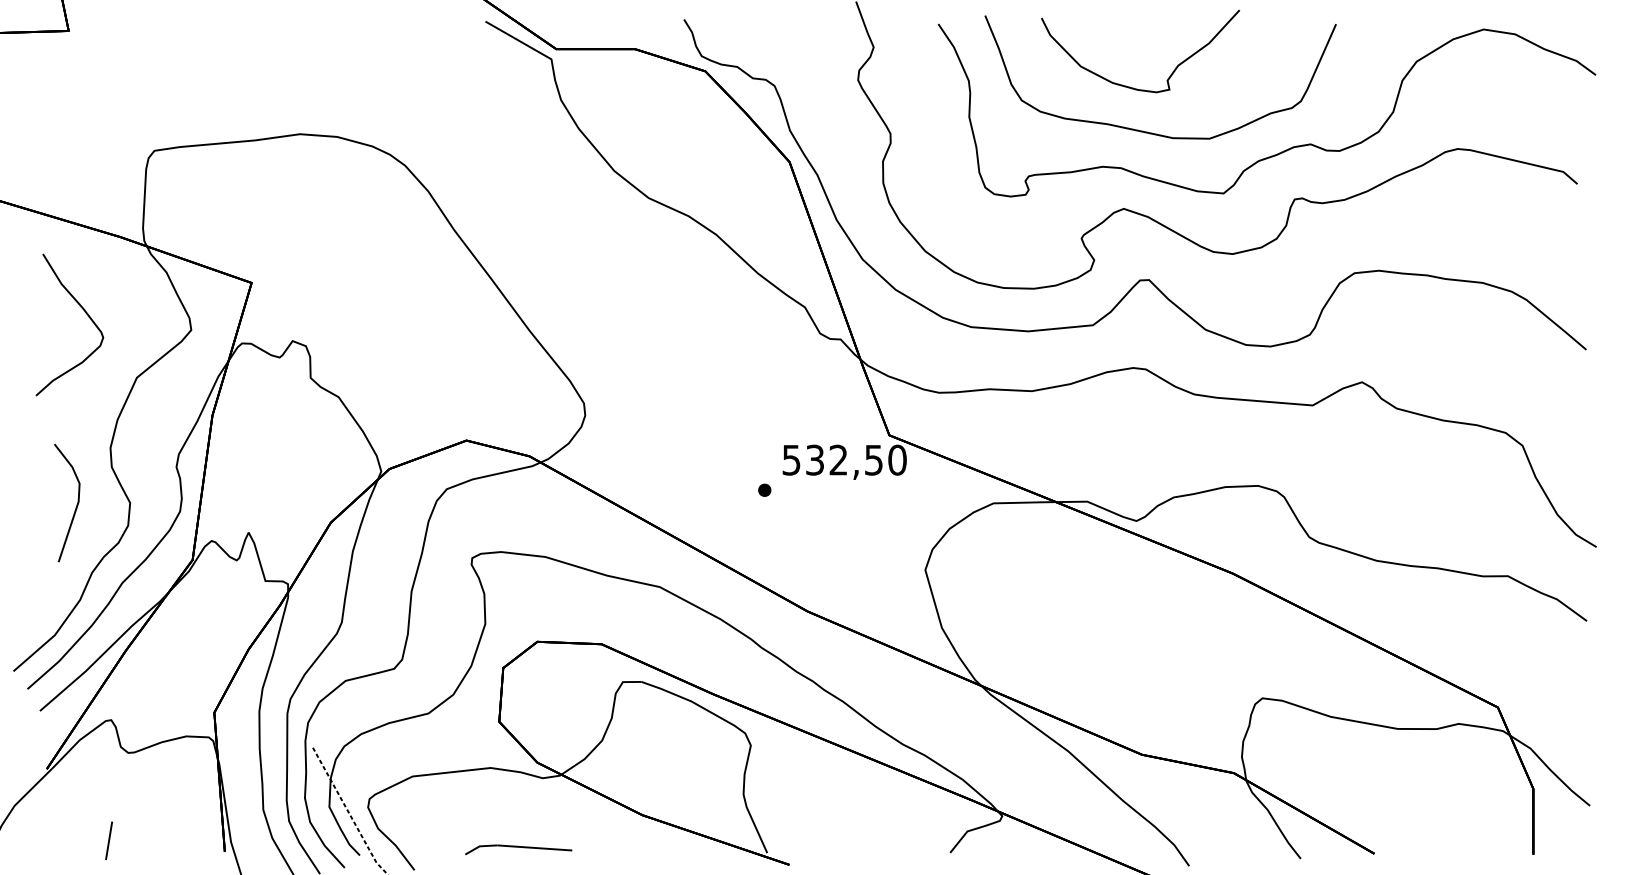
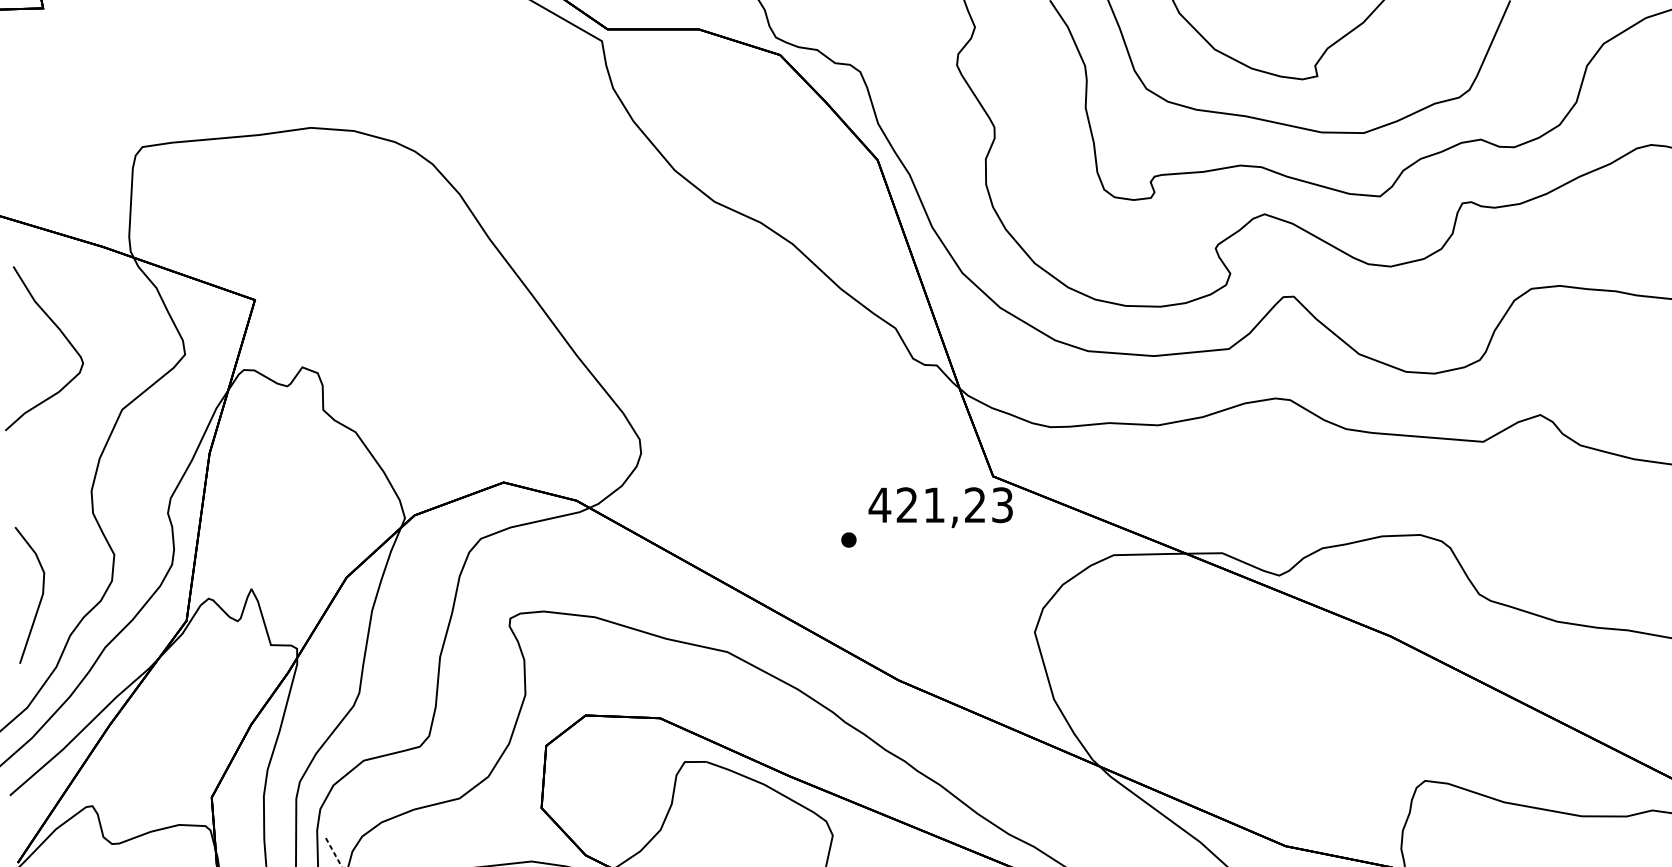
text: (843, 459) -> (940, 504), 532,50 -> 421,23
line: (76, 504) -> (40, 597), moved

